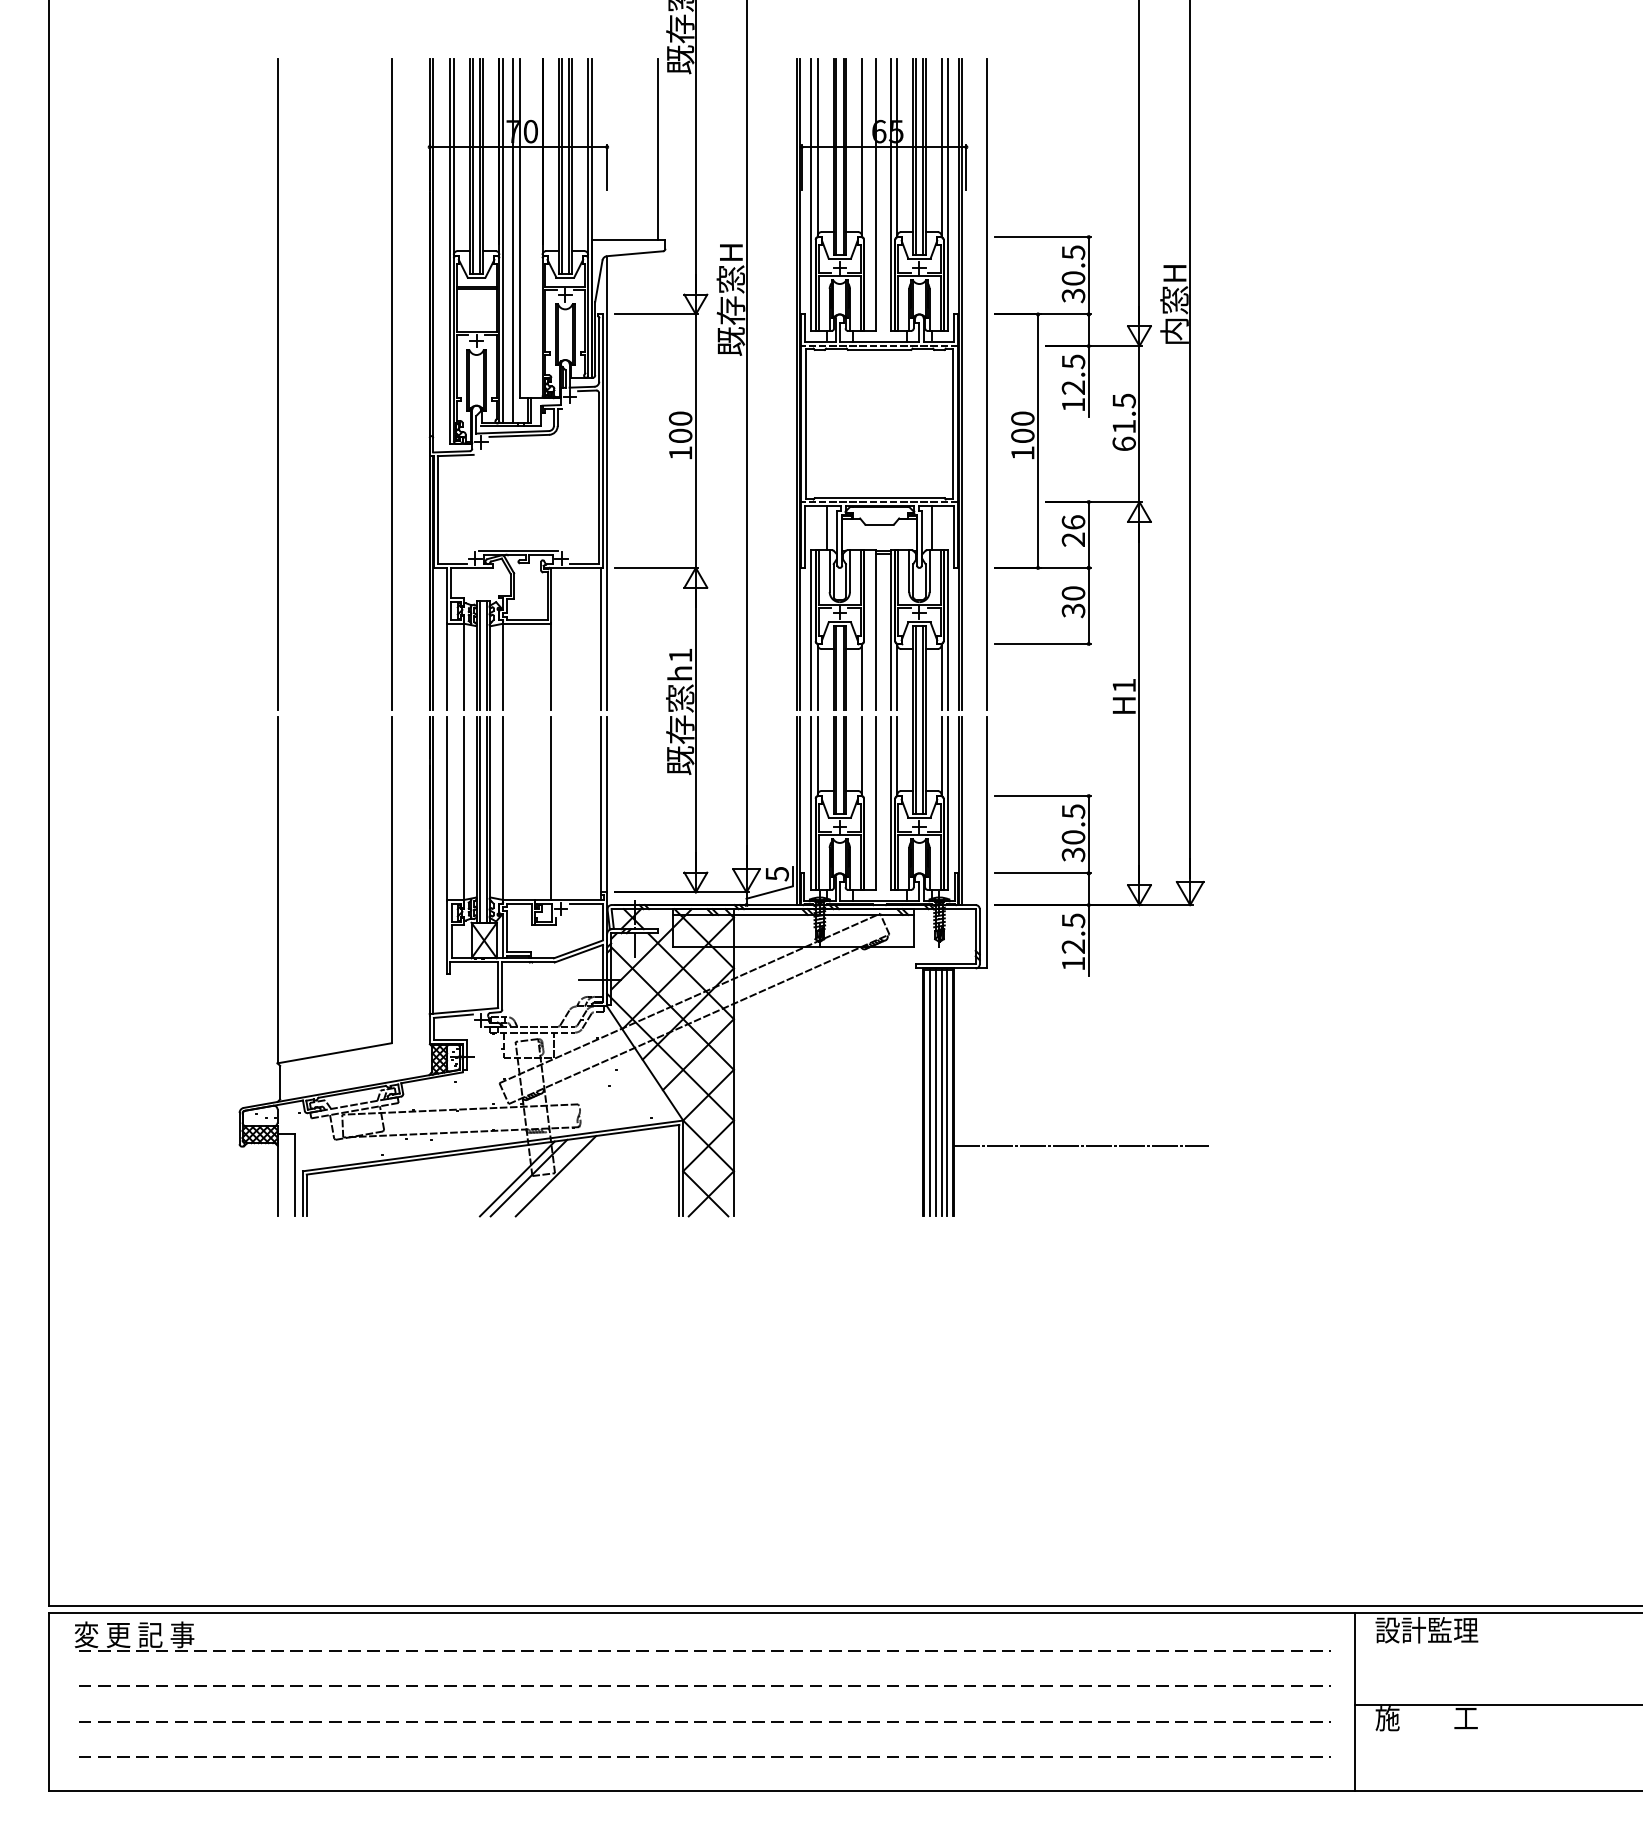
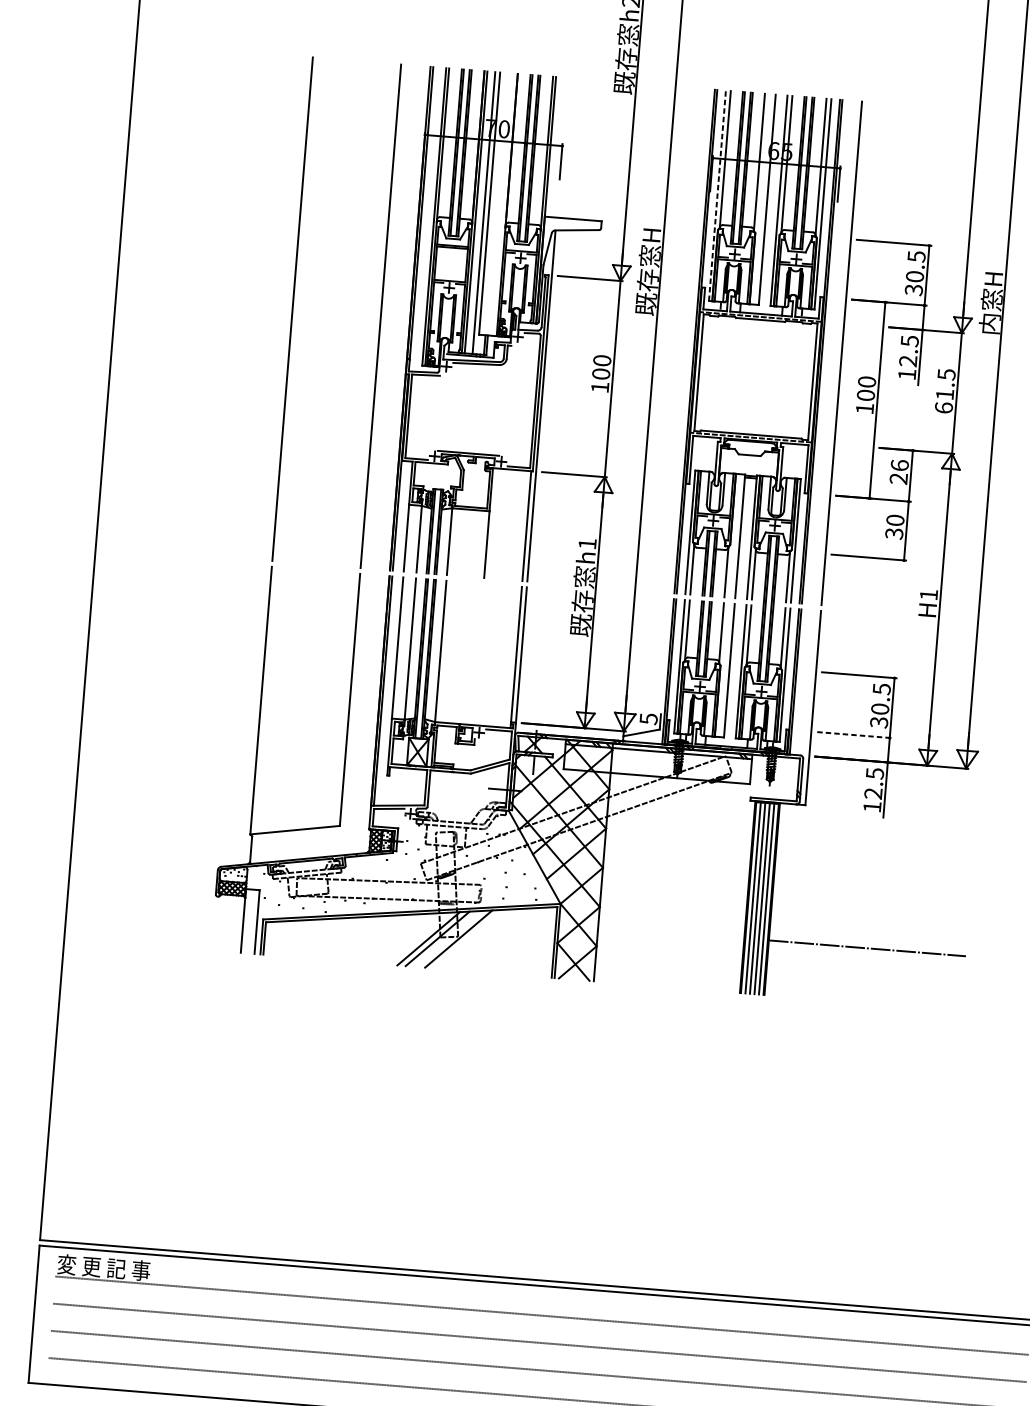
line: (657, 149) -> (601, 151), removed
line: (811, 195) -> (717, 196), solid -> dashed
line: (827, 527) -> (709, 454), removed
line: (932, 527) -> (790, 460), removed
line: (551, 808) -> (478, 654), removed
line: (1043, 873) -> (854, 735), solid -> dashed

